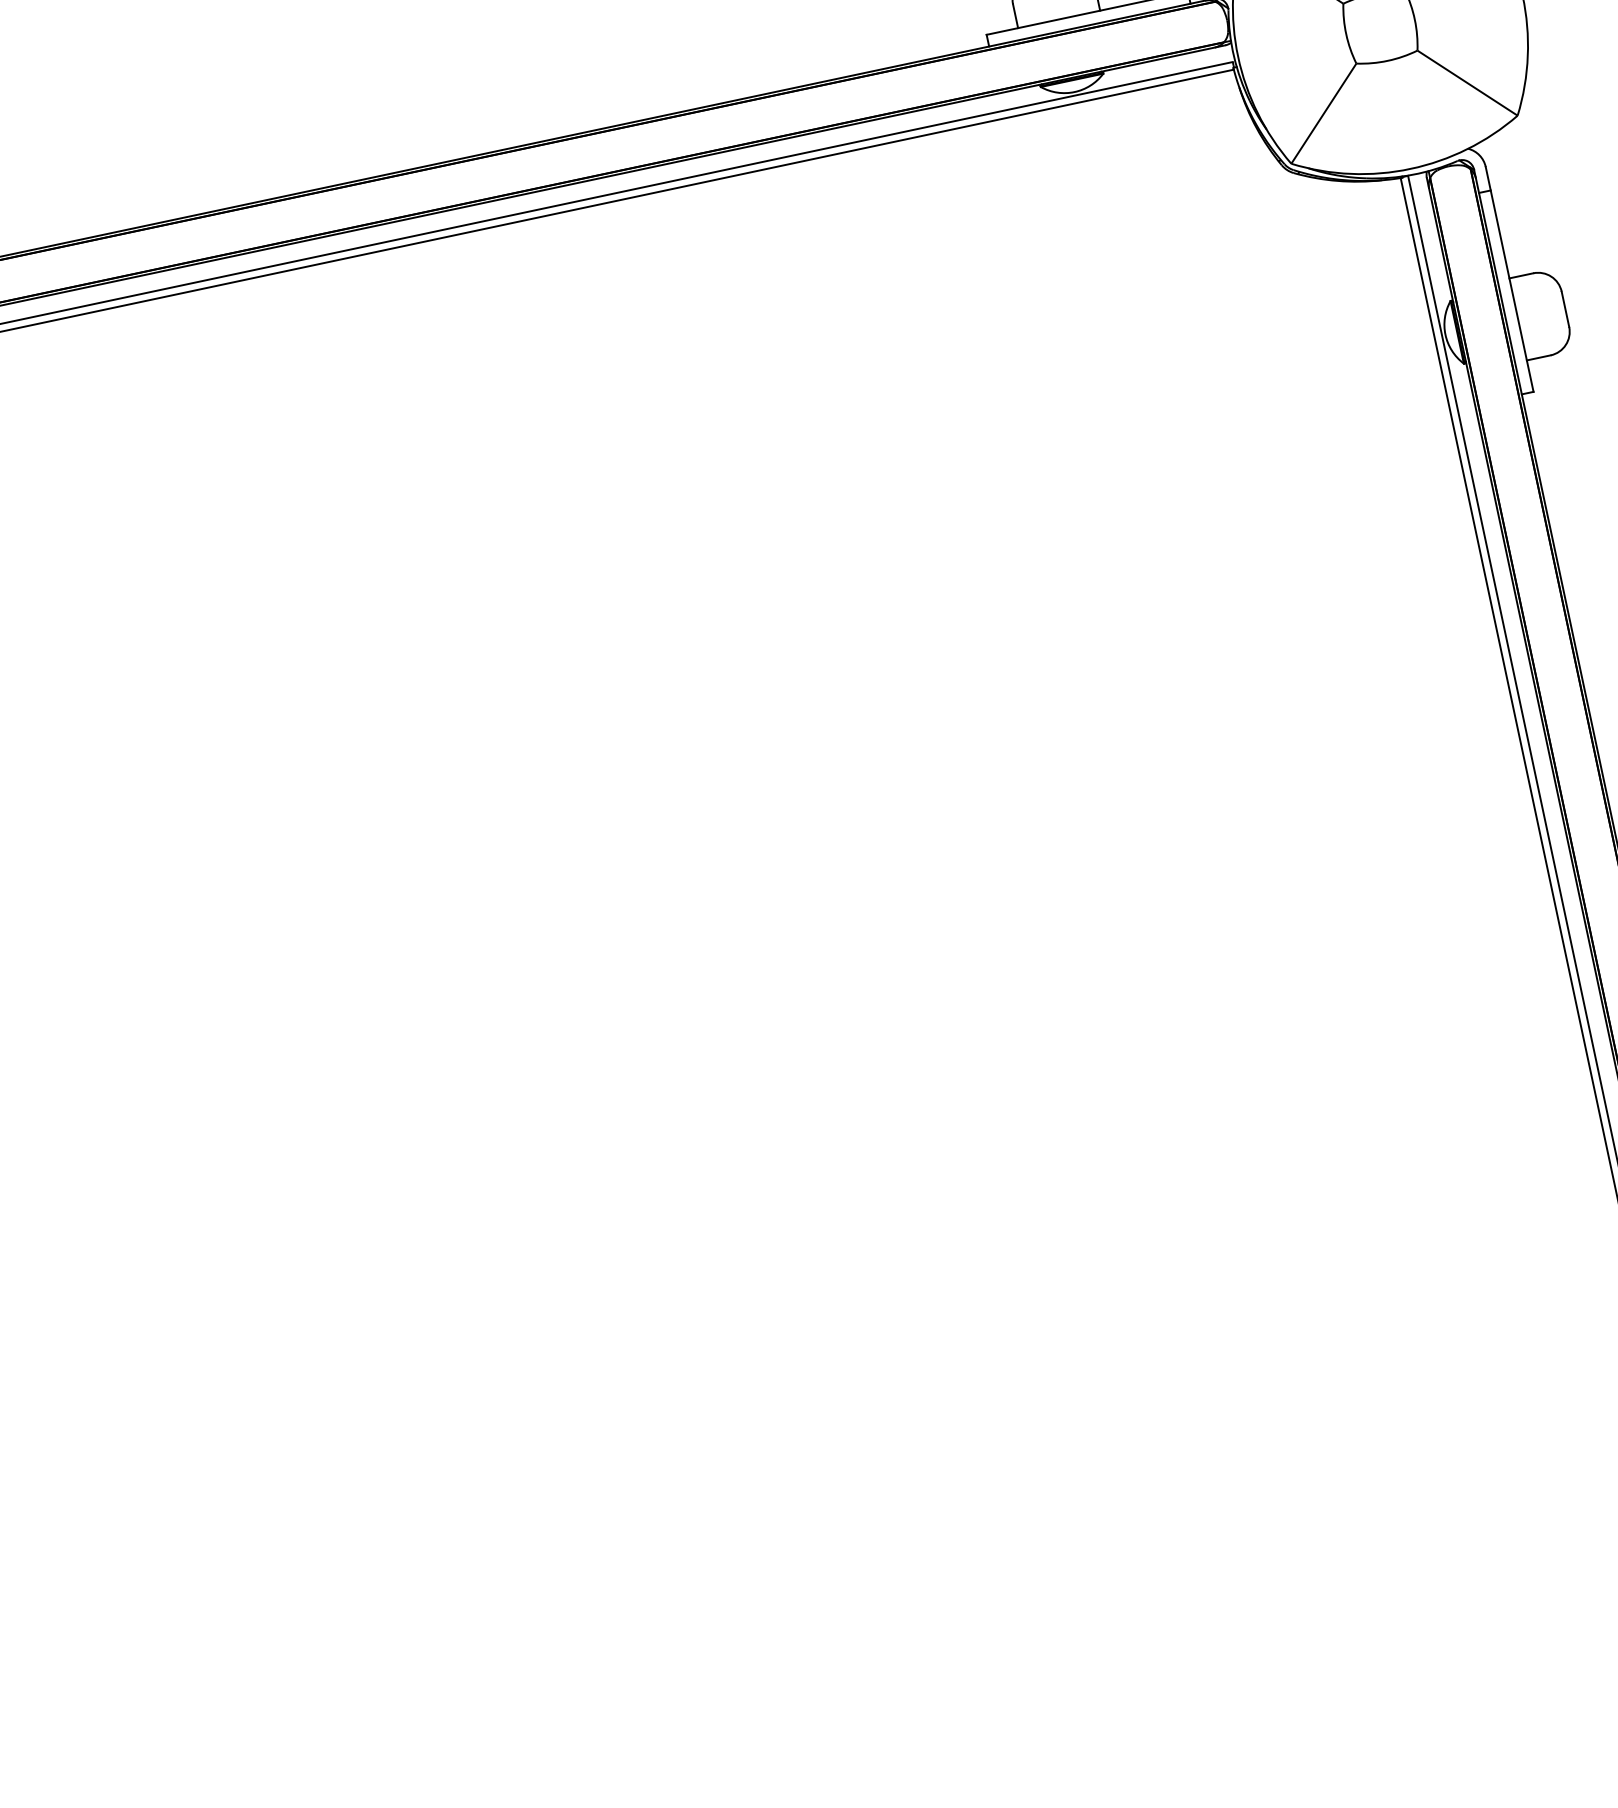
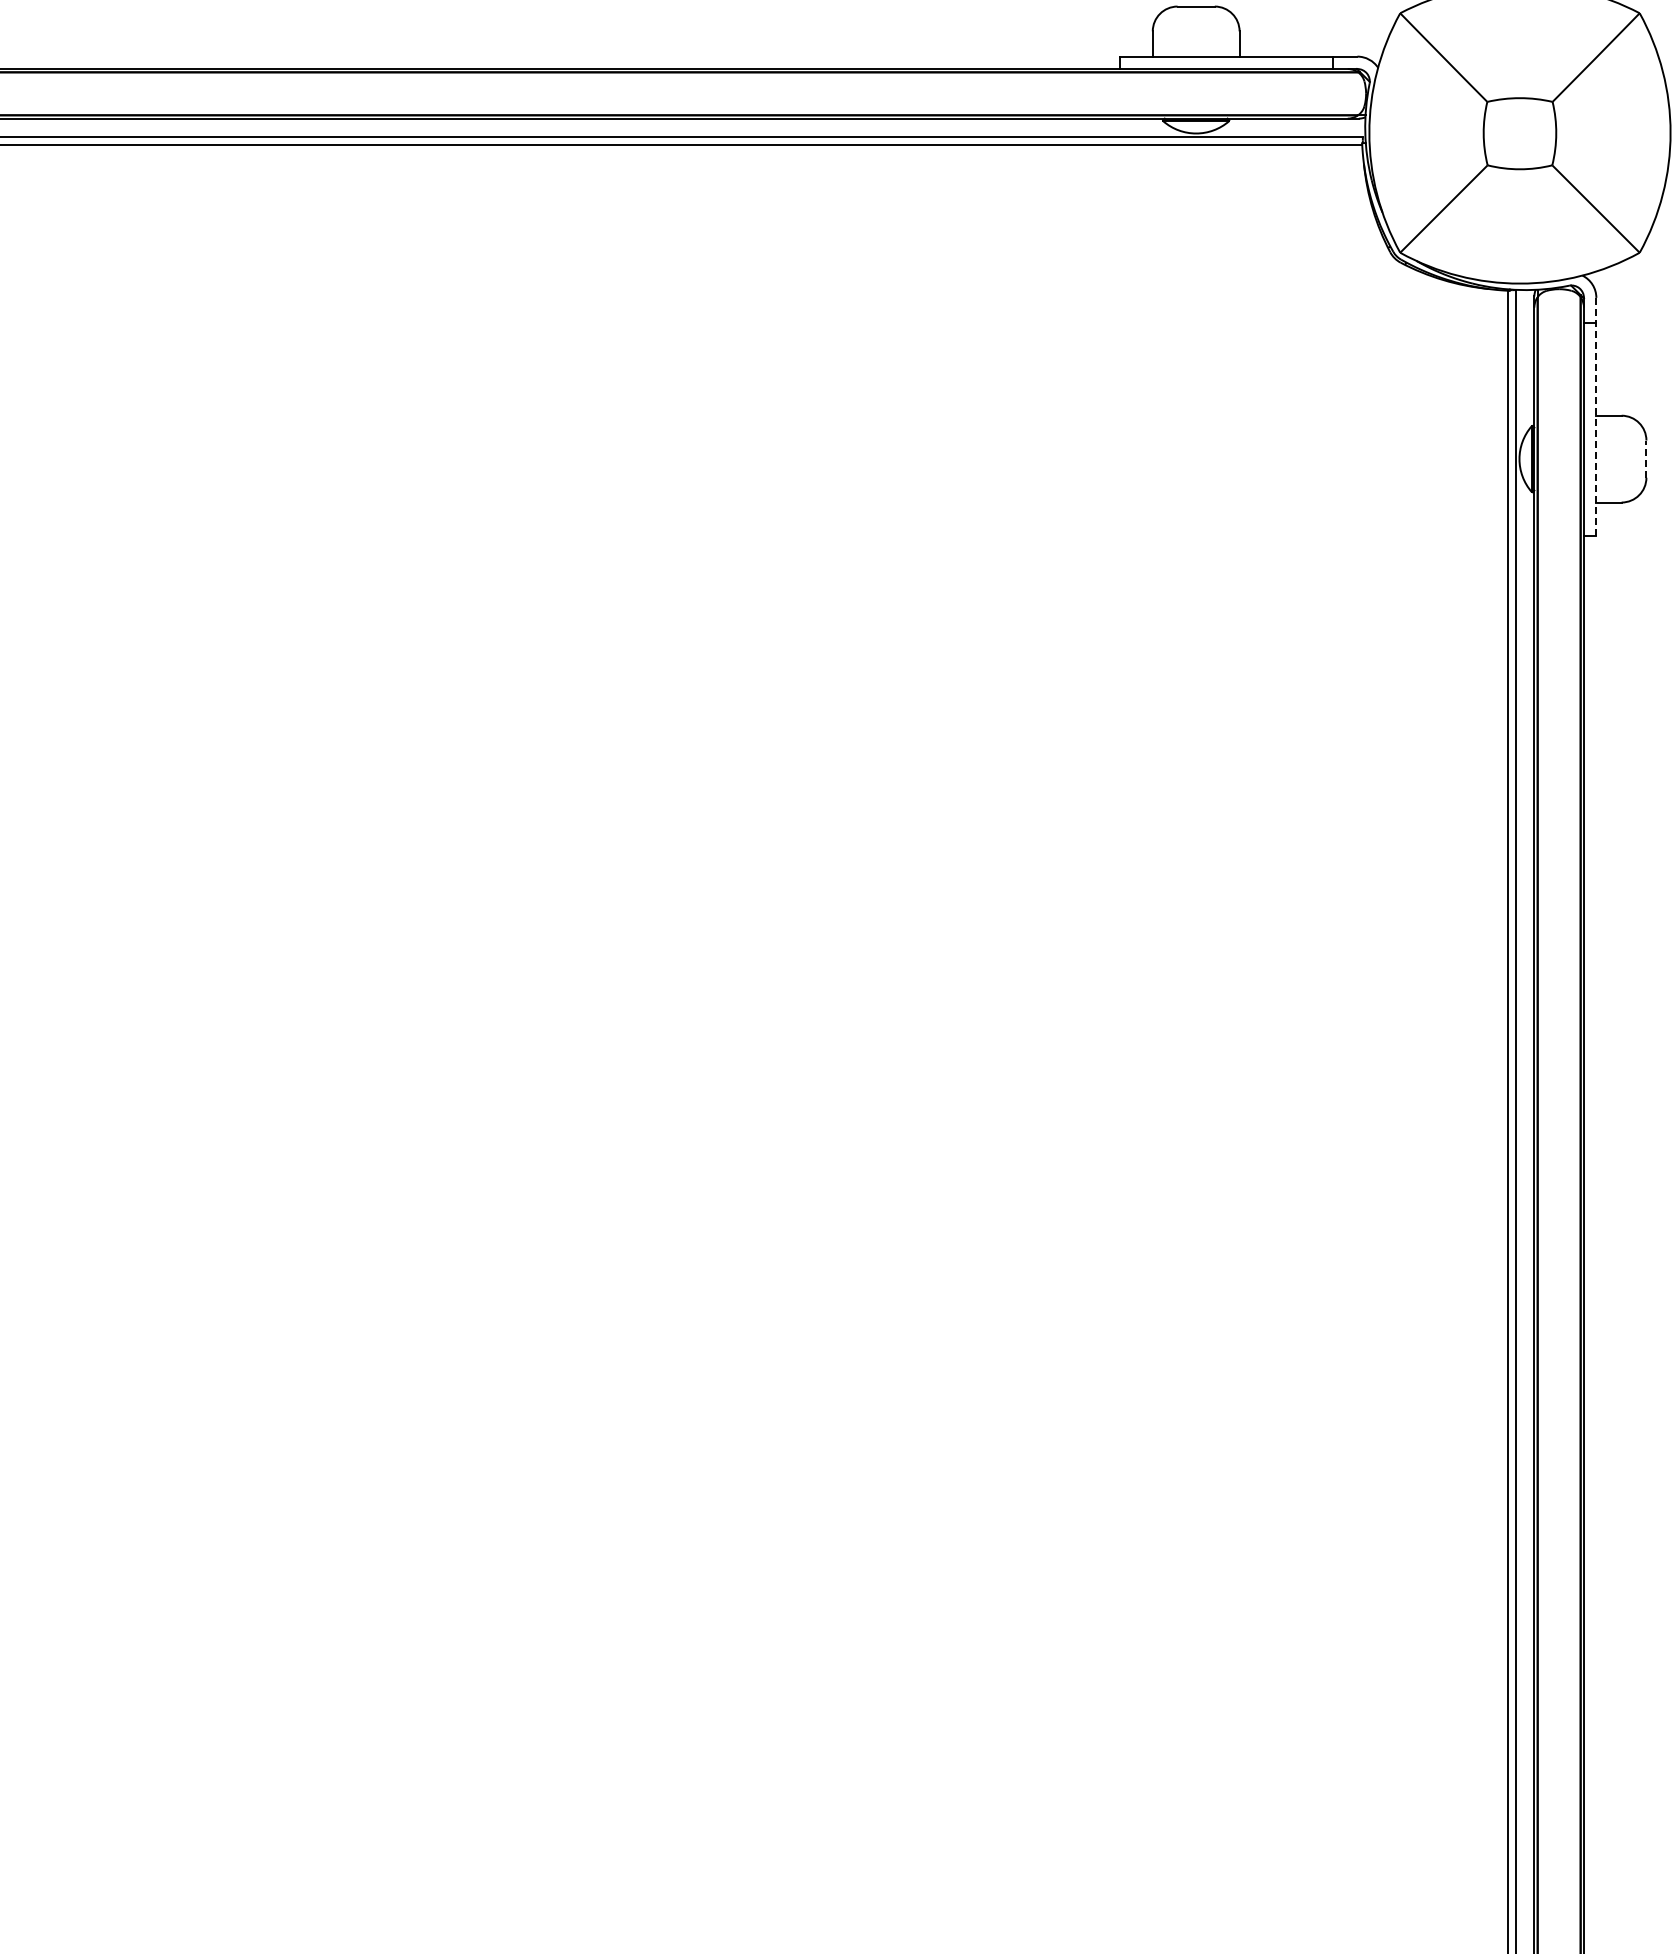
line: (1509, 279) -> (1596, 416), solid -> dashed
line: (1565, 309) -> (1646, 459), solid -> dashed

